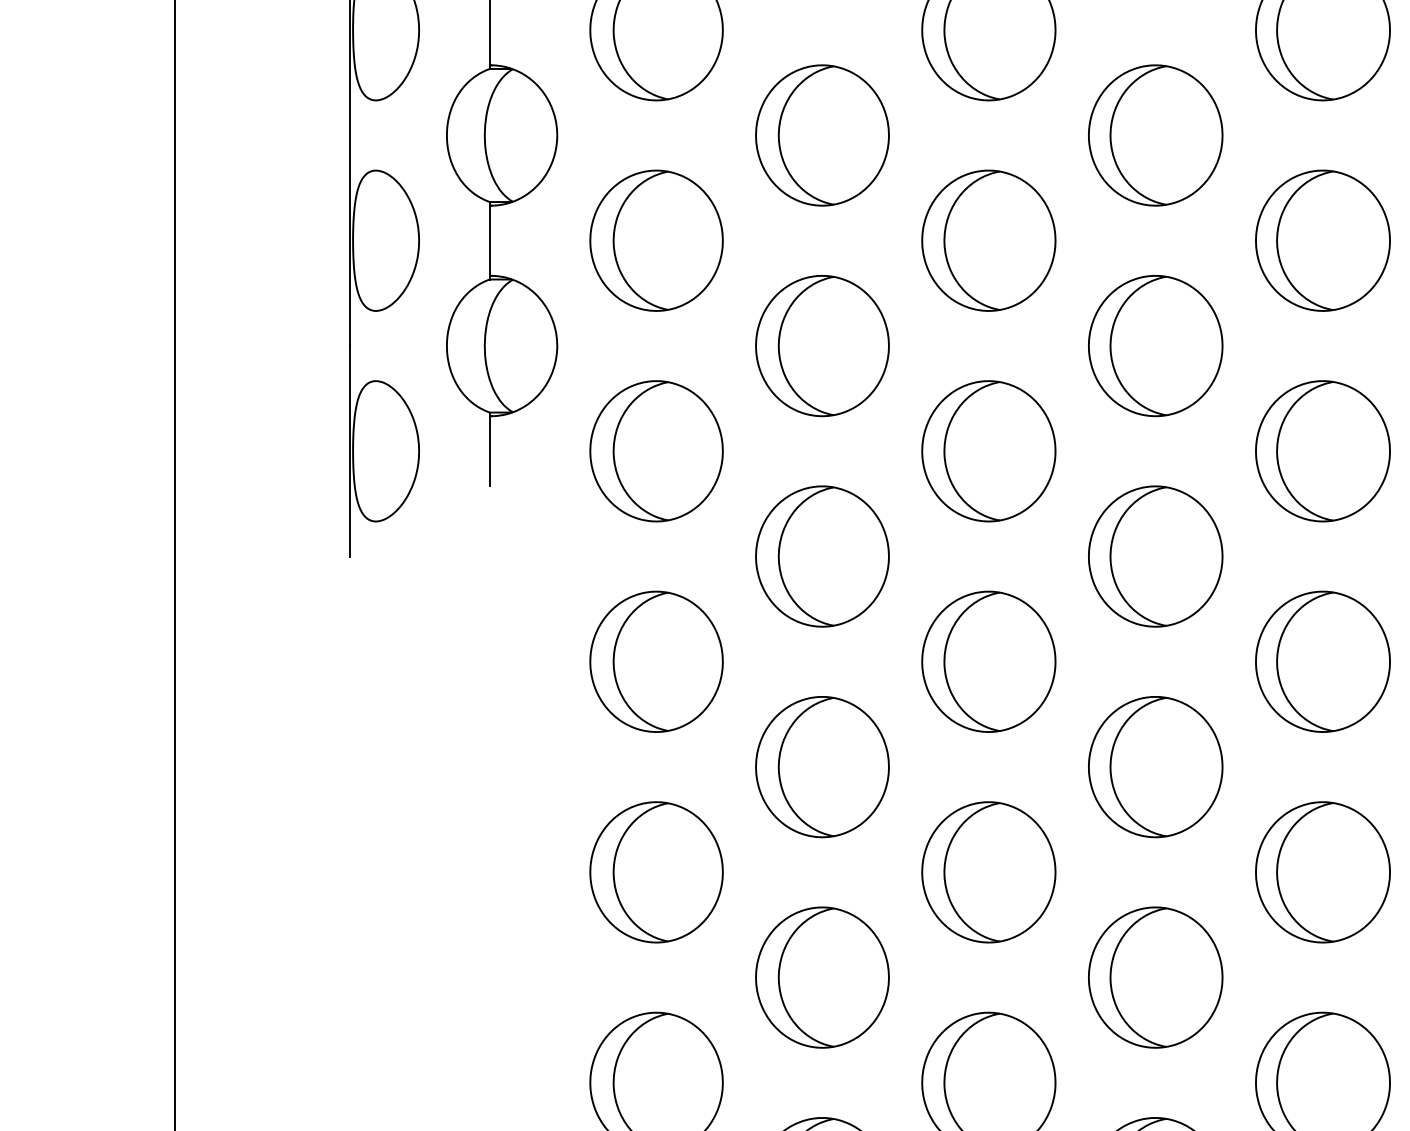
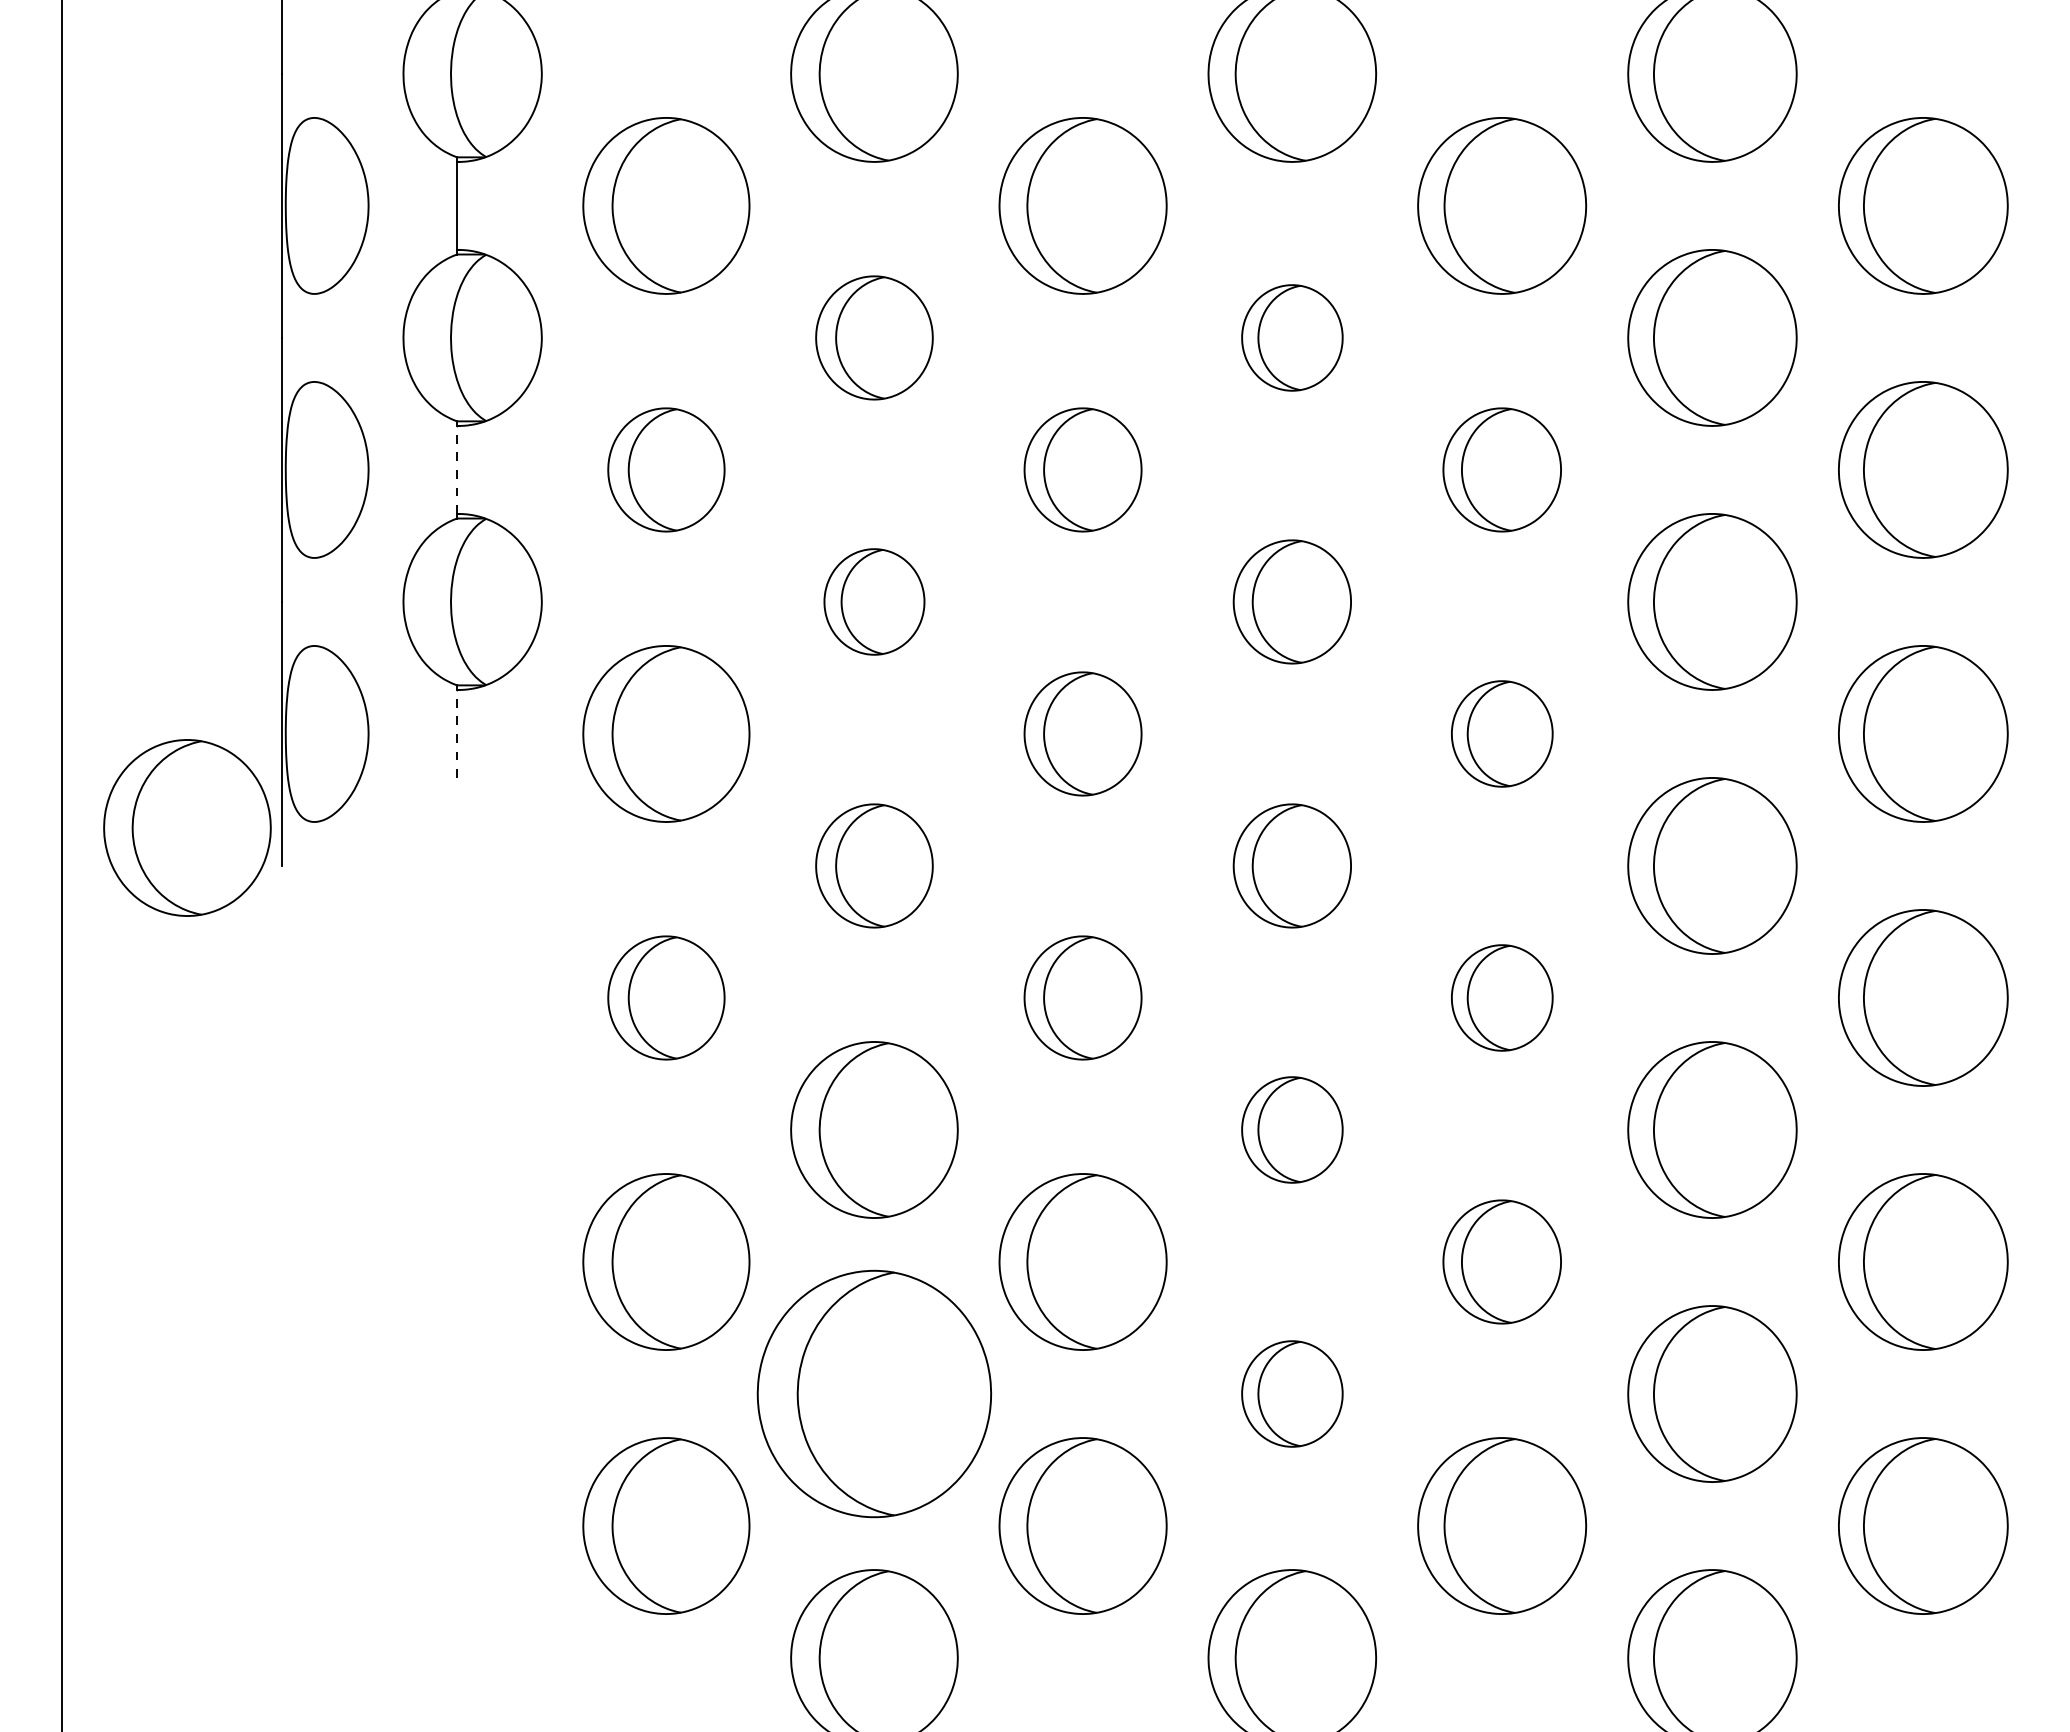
part: (822, 135) -> (874, 337), size x0.7
part: (1155, 135) -> (1292, 337), size x0.6
line: (490, 240) -> (457, 469), solid -> dashed
part: (656, 240) -> (666, 469), size x0.7
part: (988, 240) -> (1082, 469), size x0.7
part: (1323, 240) -> (1502, 469), size x0.7
part: (822, 345) -> (874, 601), size x0.6
part: (1155, 345) -> (1292, 601), size x0.7
line: (490, 450) -> (457, 733), solid -> dashed
part: (988, 450) -> (1082, 733), size x0.7
part: (1323, 450) -> (1502, 733), size x0.6
part: (274, 525) -> (187, 827), added
part: (822, 556) -> (874, 865), size x0.7
part: (1155, 556) -> (1292, 865), size x0.7
part: (656, 661) -> (666, 997), size x0.7
part: (988, 661) -> (1082, 997), size x0.7
part: (1323, 661) -> (1502, 997), size x0.6
part: (1155, 766) -> (1292, 1129), size x0.6
part: (1323, 871) -> (1502, 1261), size x0.7
part: (822, 977) -> (874, 1393), size x1.4
part: (1155, 977) -> (1292, 1393), size x0.6

